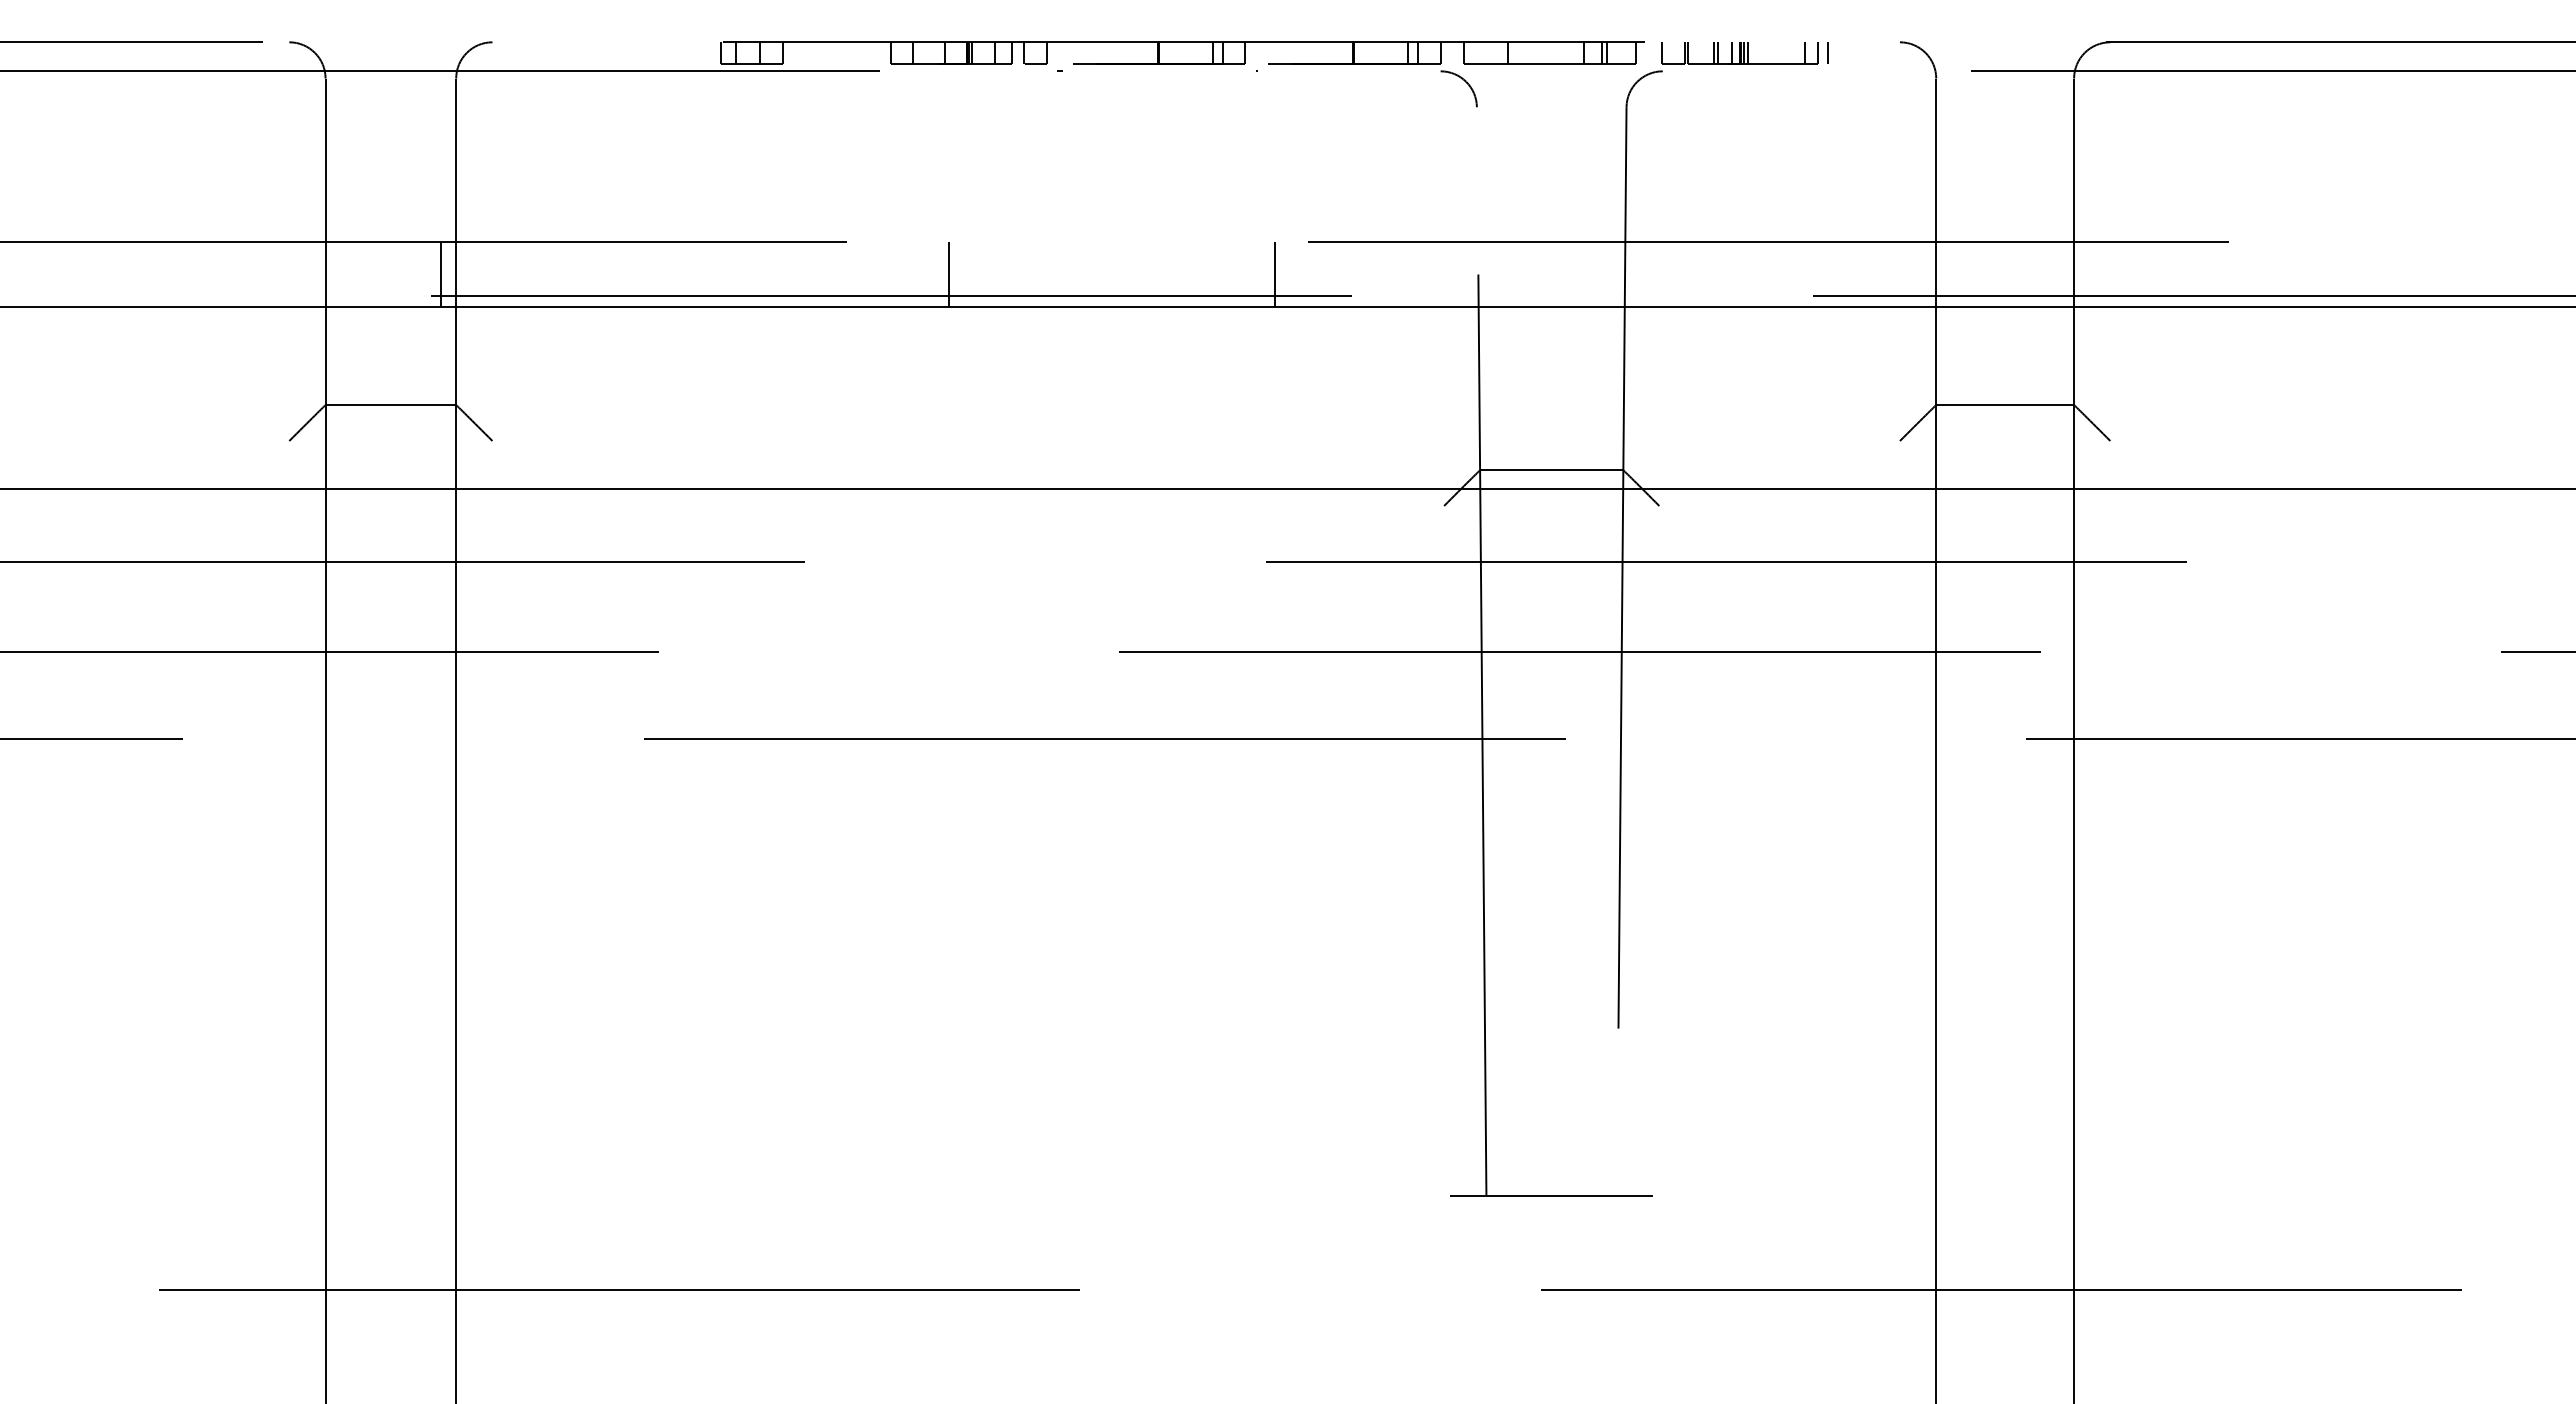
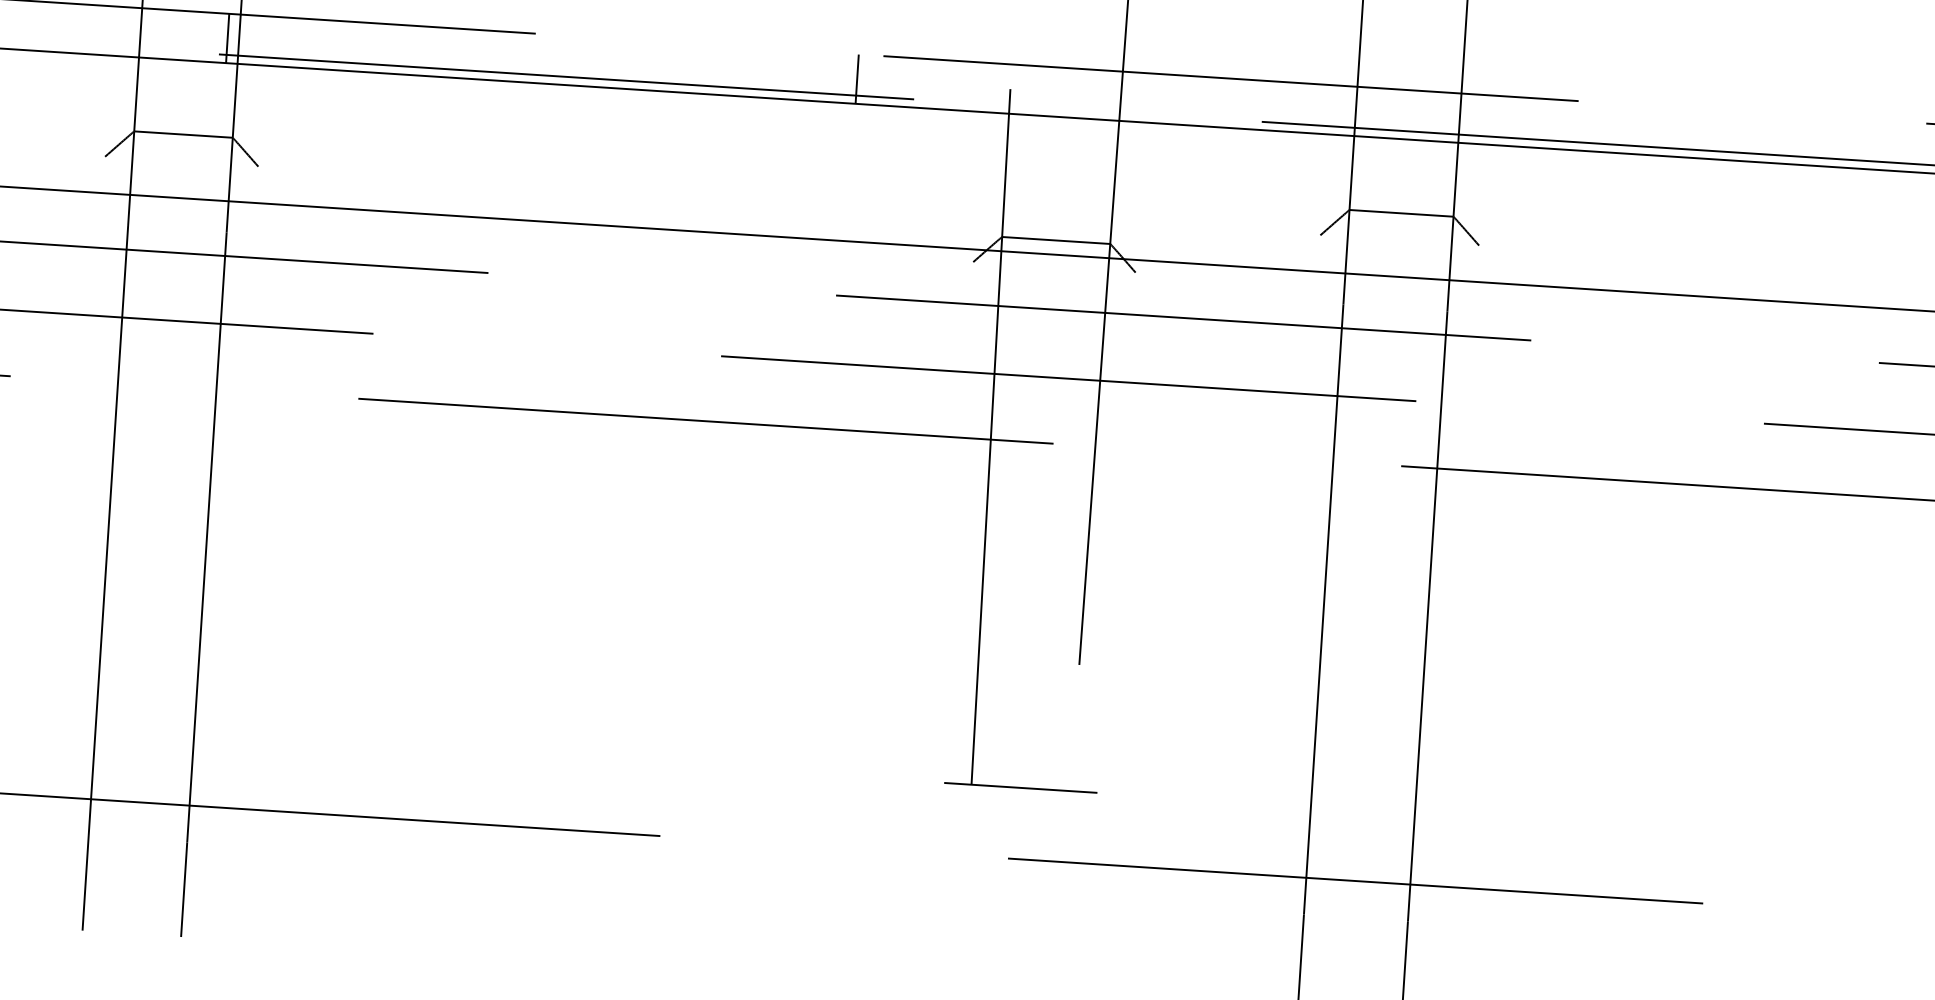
line: (948, 274) -> (610, 63), removed

